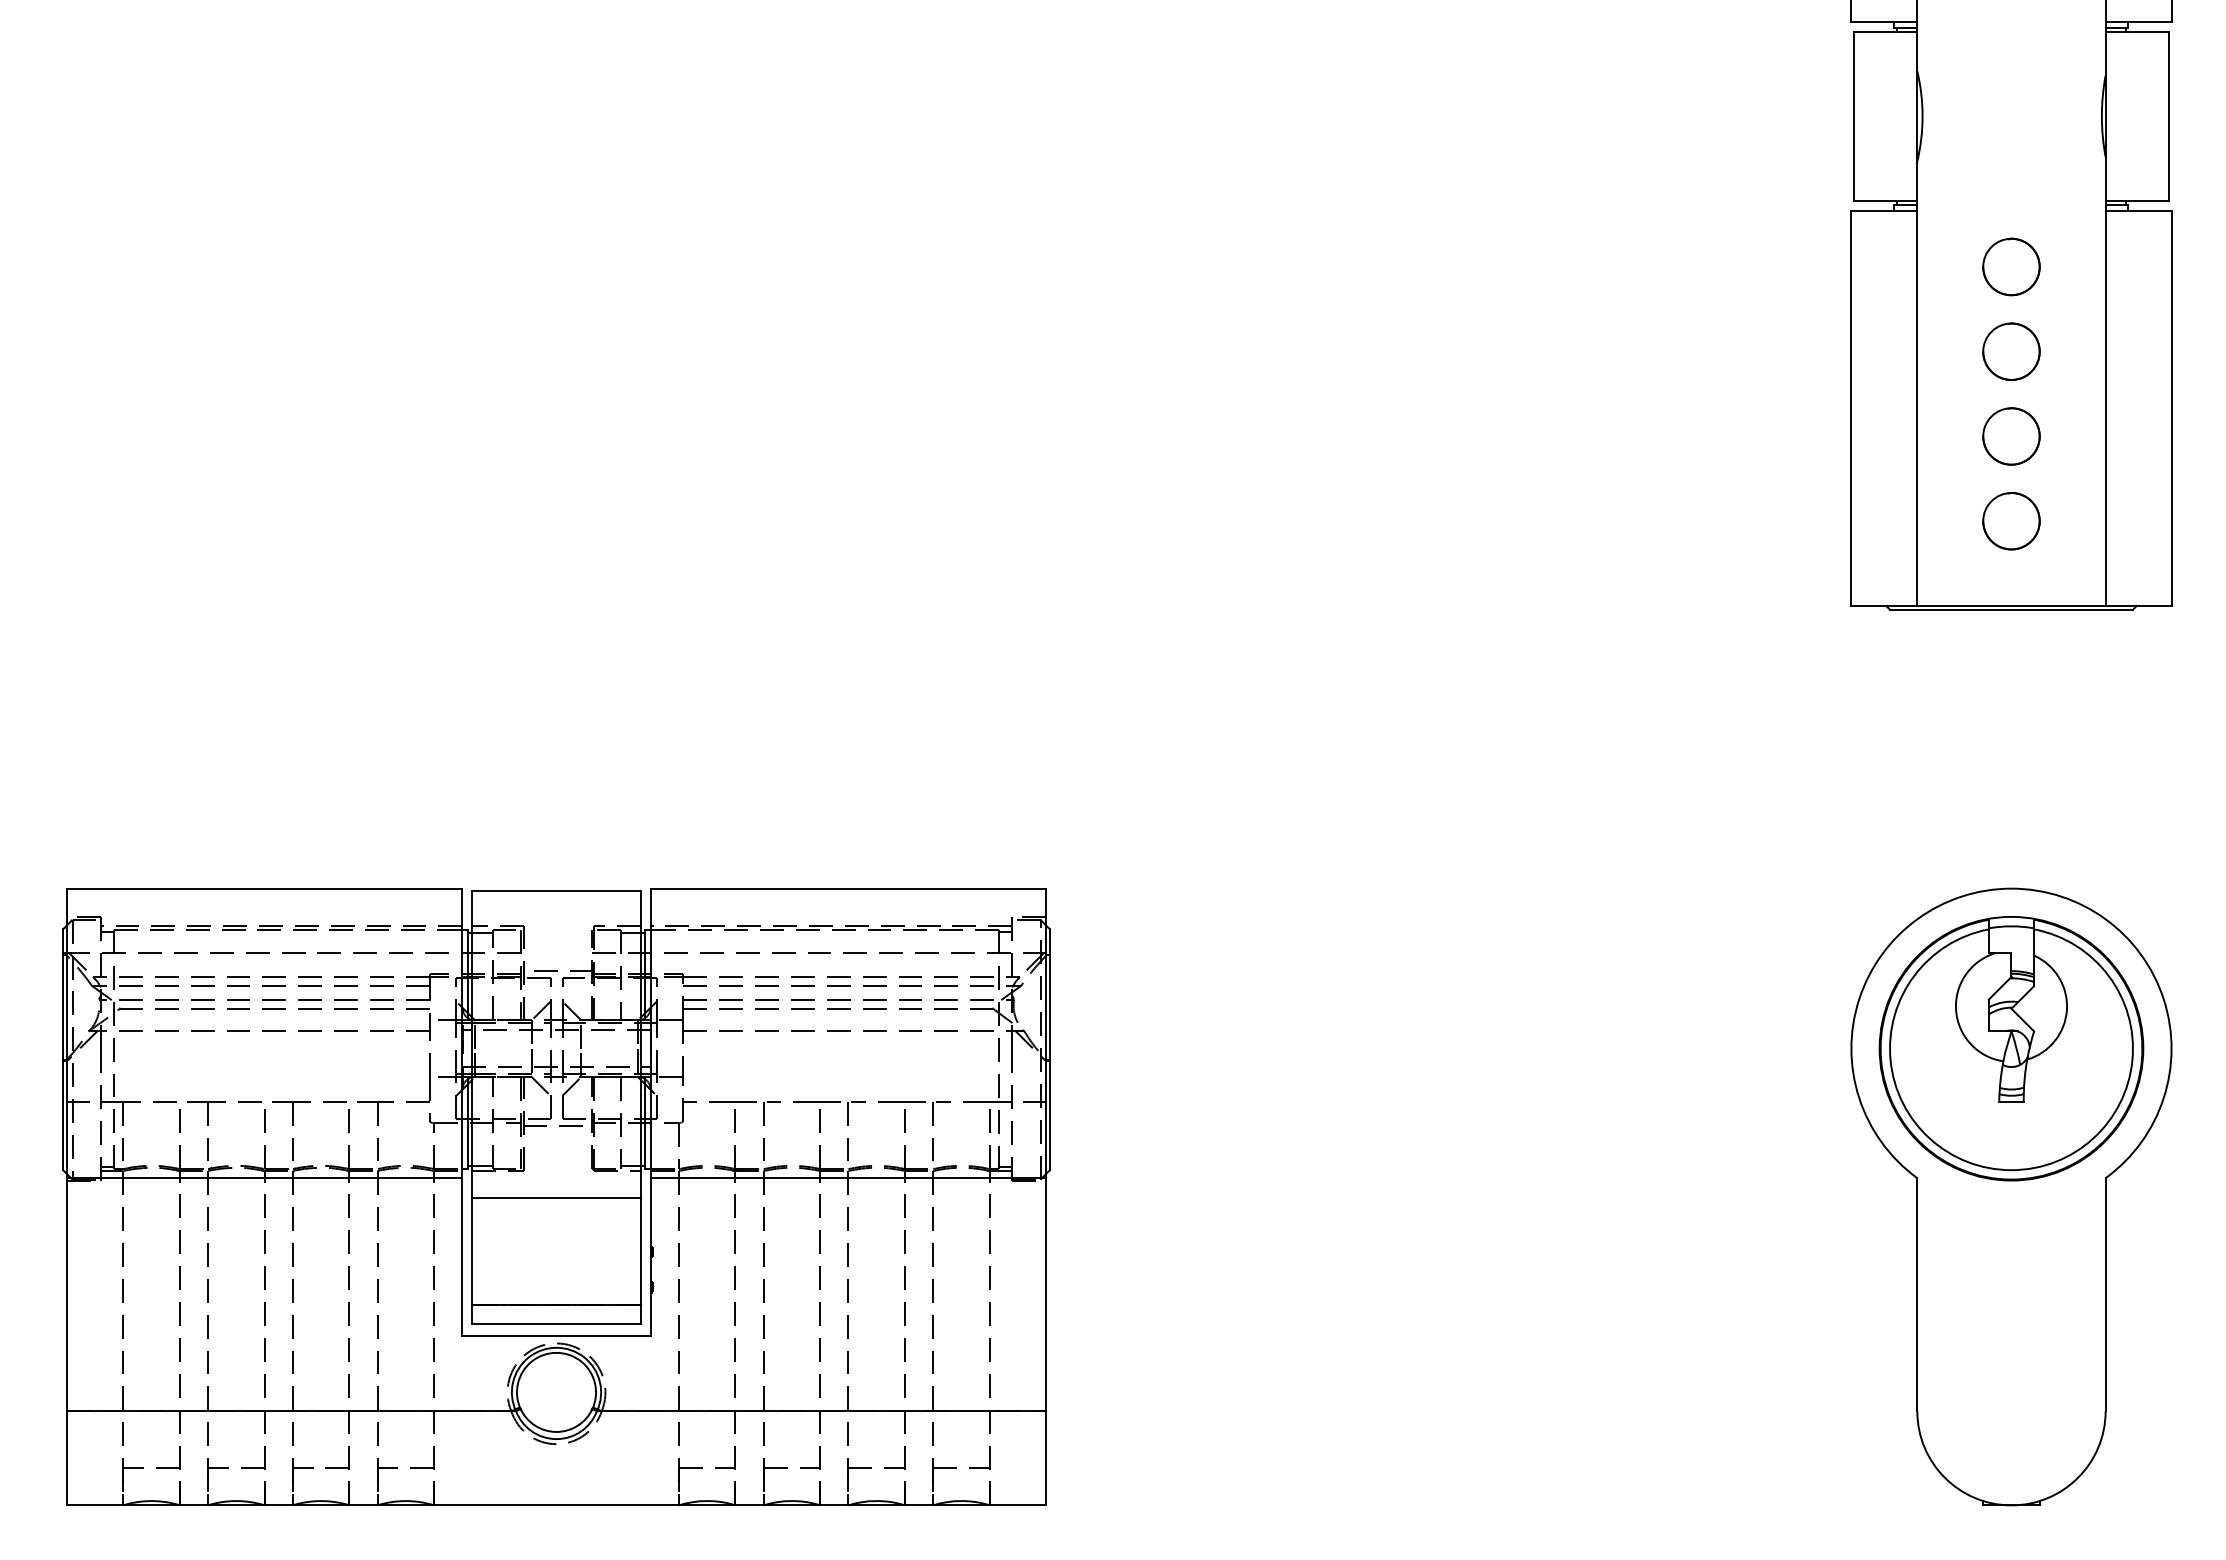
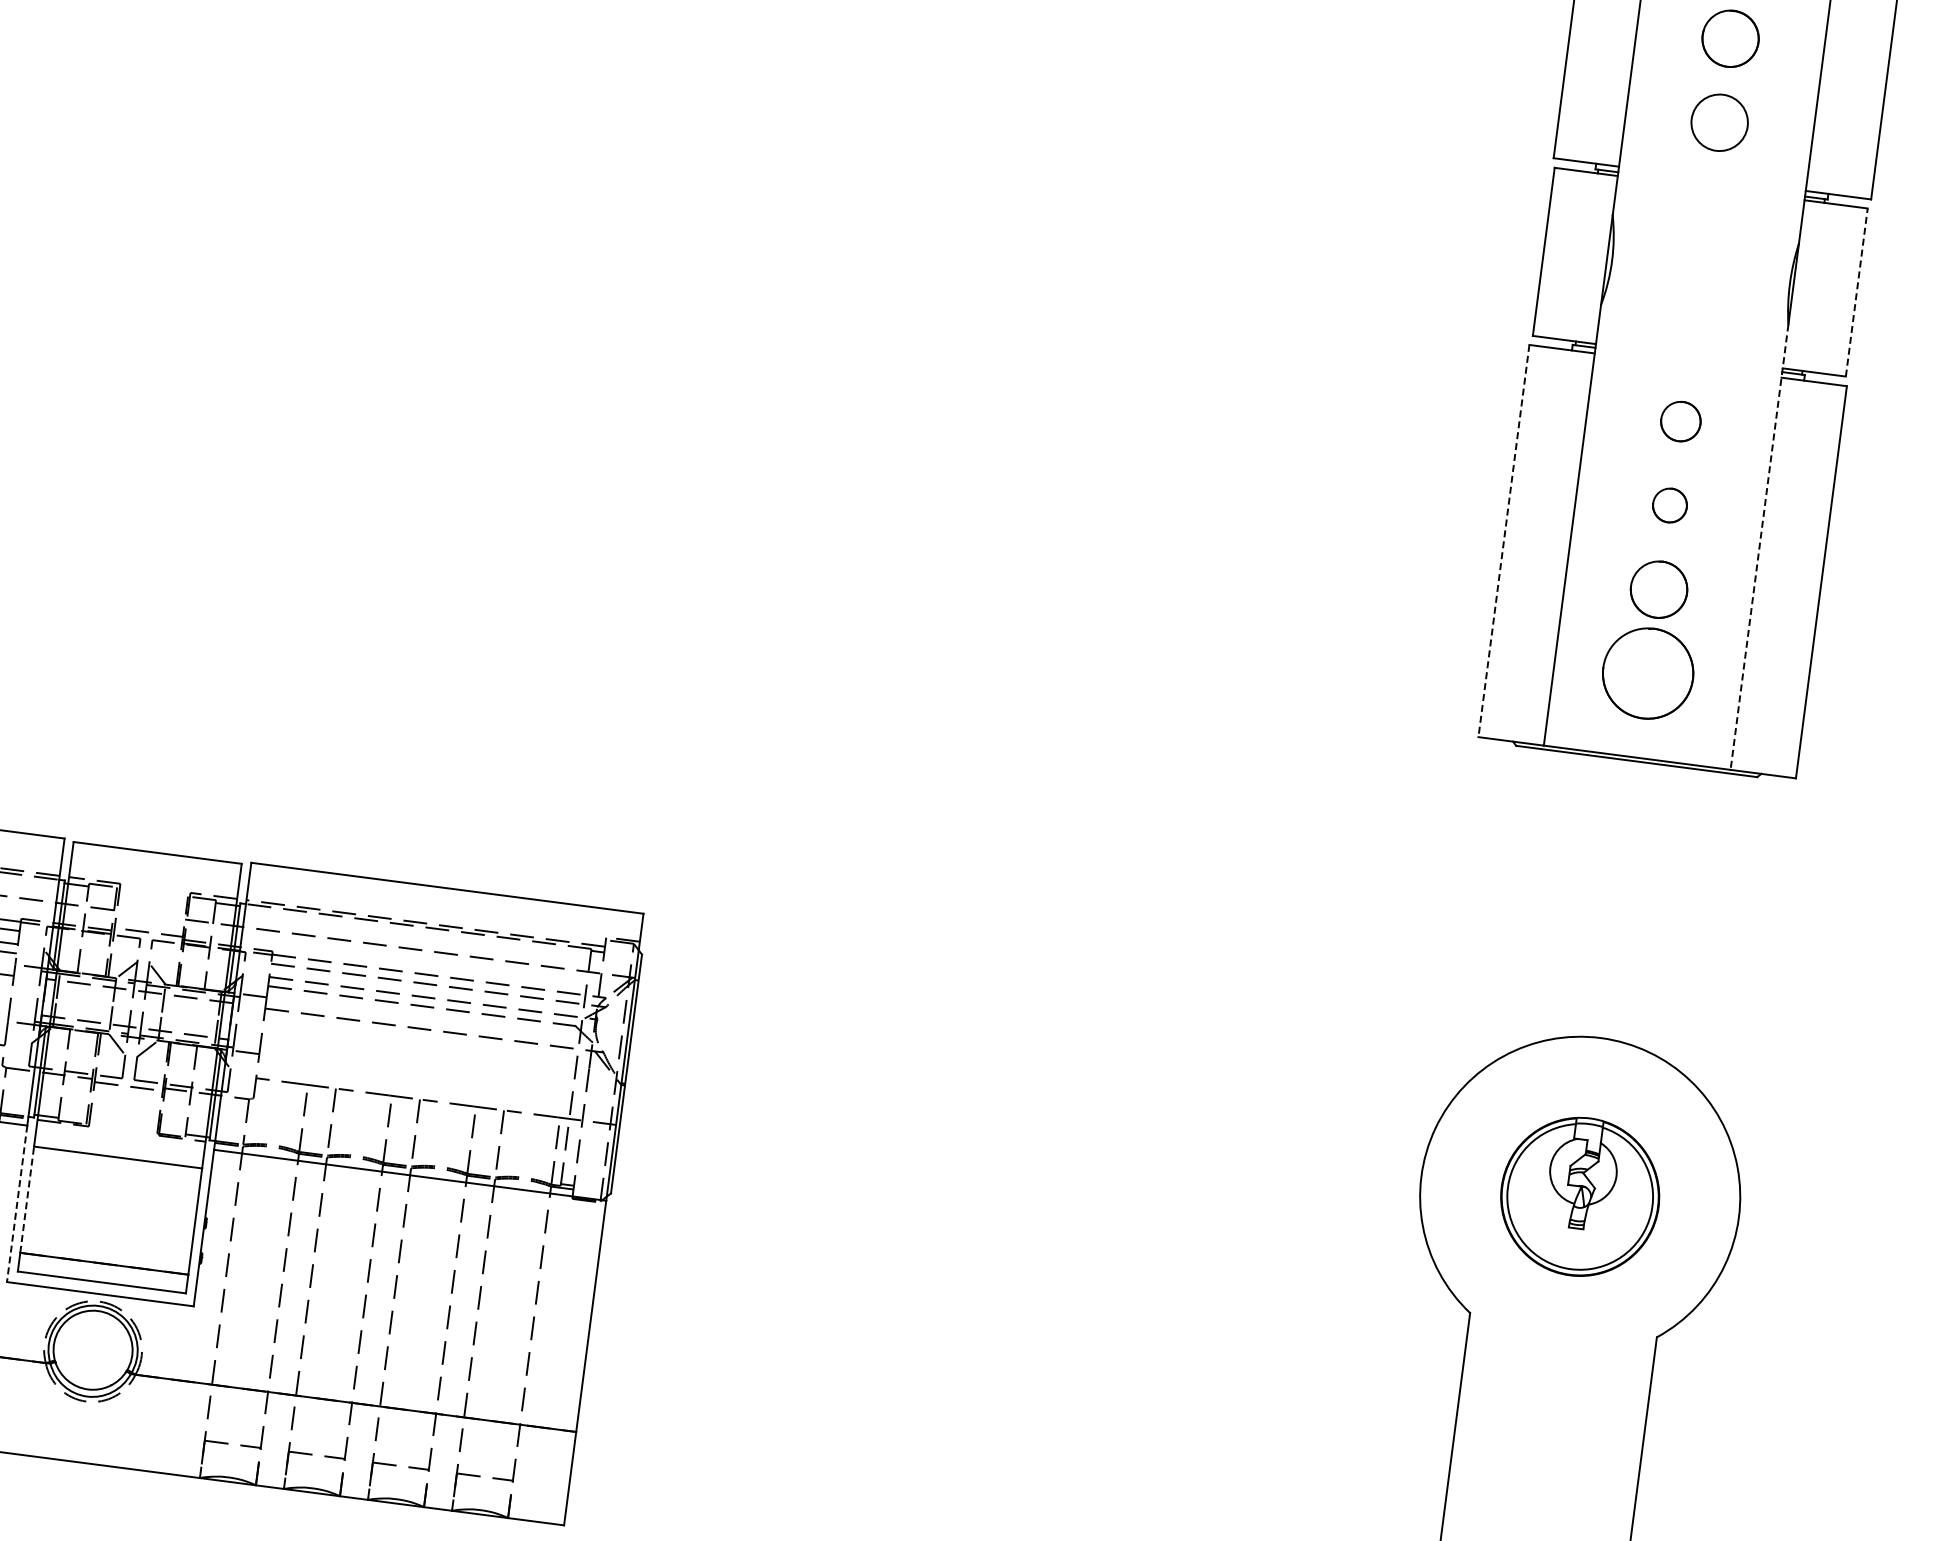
line: (2169, 116) -> (1856, 292), solid -> dashed
part: (2011, 266) -> (1680, 421), size x0.7
circle: (2011, 351) -> (1670, 505), size x0.6
line: (2105, 381) -> (1759, 547), solid -> dashed
line: (1851, 408) -> (1504, 541), solid -> dashed
circle: (2011, 521) -> (1648, 673), size x1.6
part: (2011, 1048) -> (1580, 1196), size x0.6
line: (471, 1251) -> (26, 1199), solid -> dashed
line: (462, 1257) -> (17, 1204), solid -> dashed

